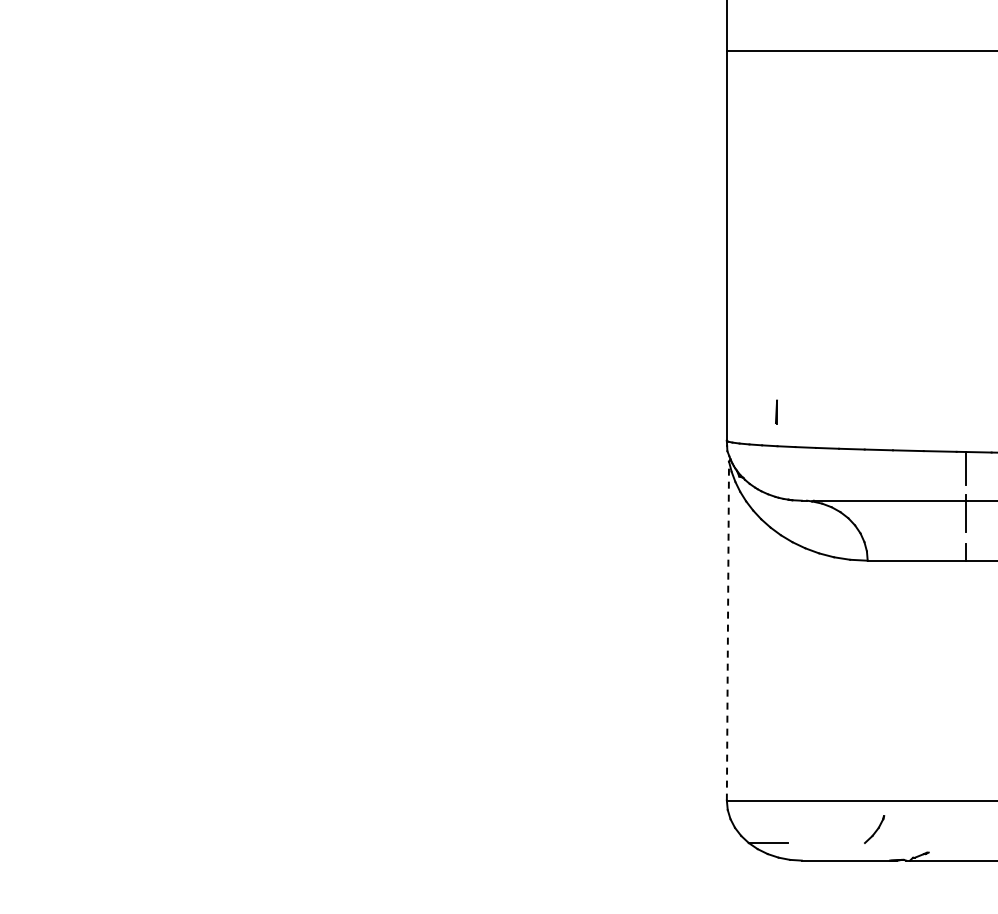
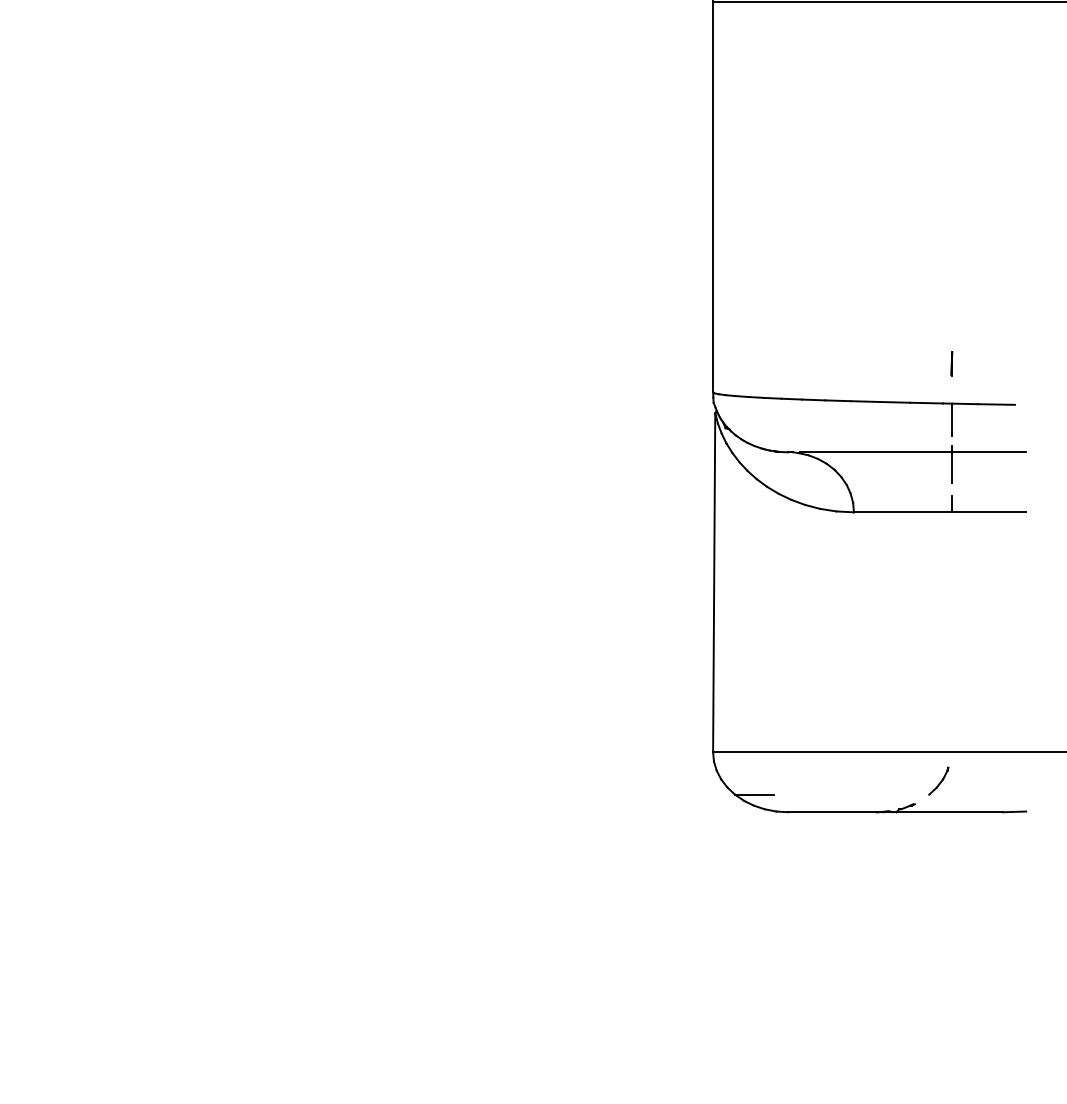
line: (776, 411) -> (951, 363), moved
line: (728, 630) -> (714, 582), dashed -> solid
part: (874, 828) -> (938, 780), moved

